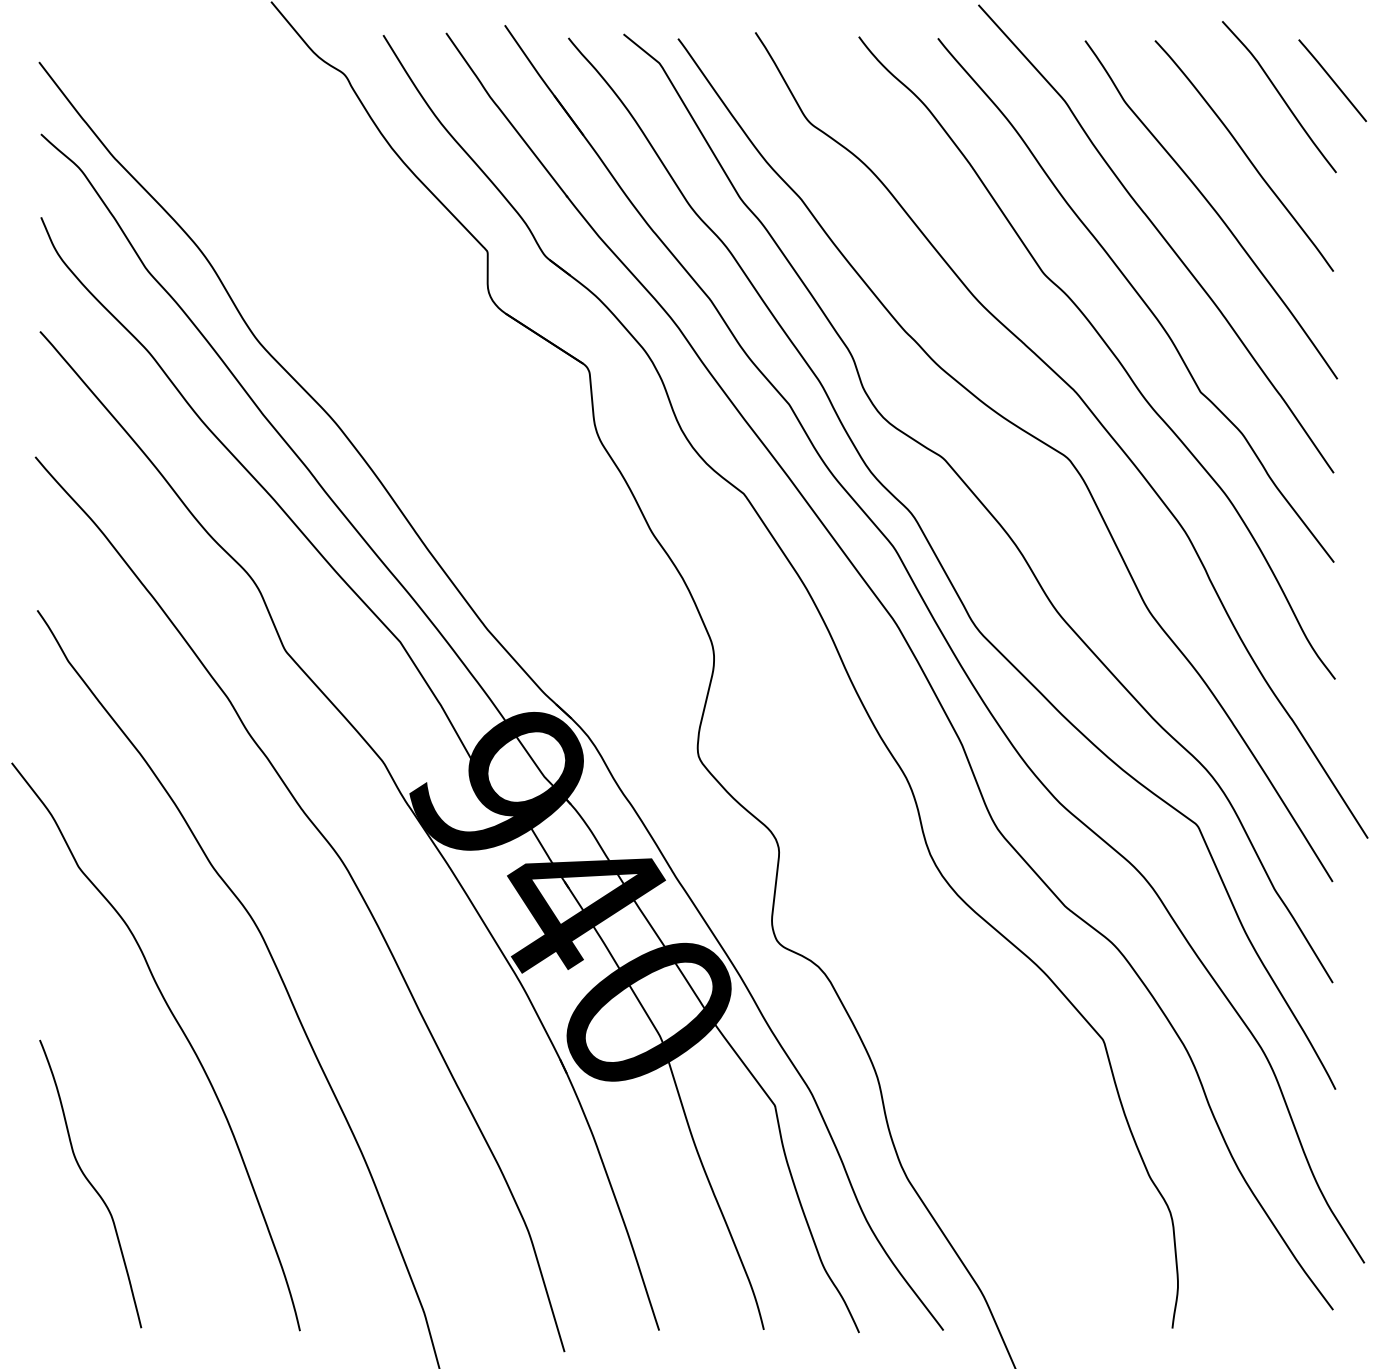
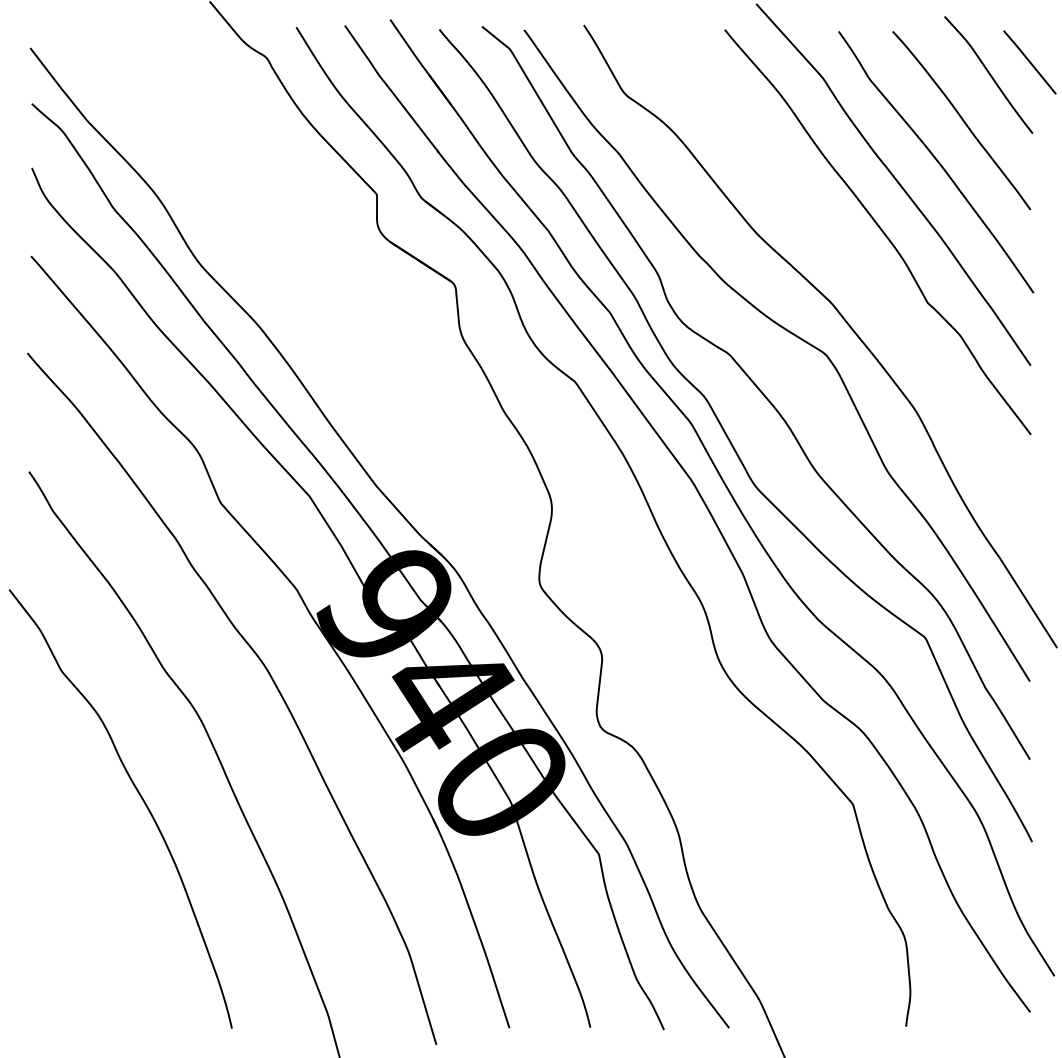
curve: (1109, 350) -> (857, 270), removed
curve: (90, 1183) -> (70, 914), removed

